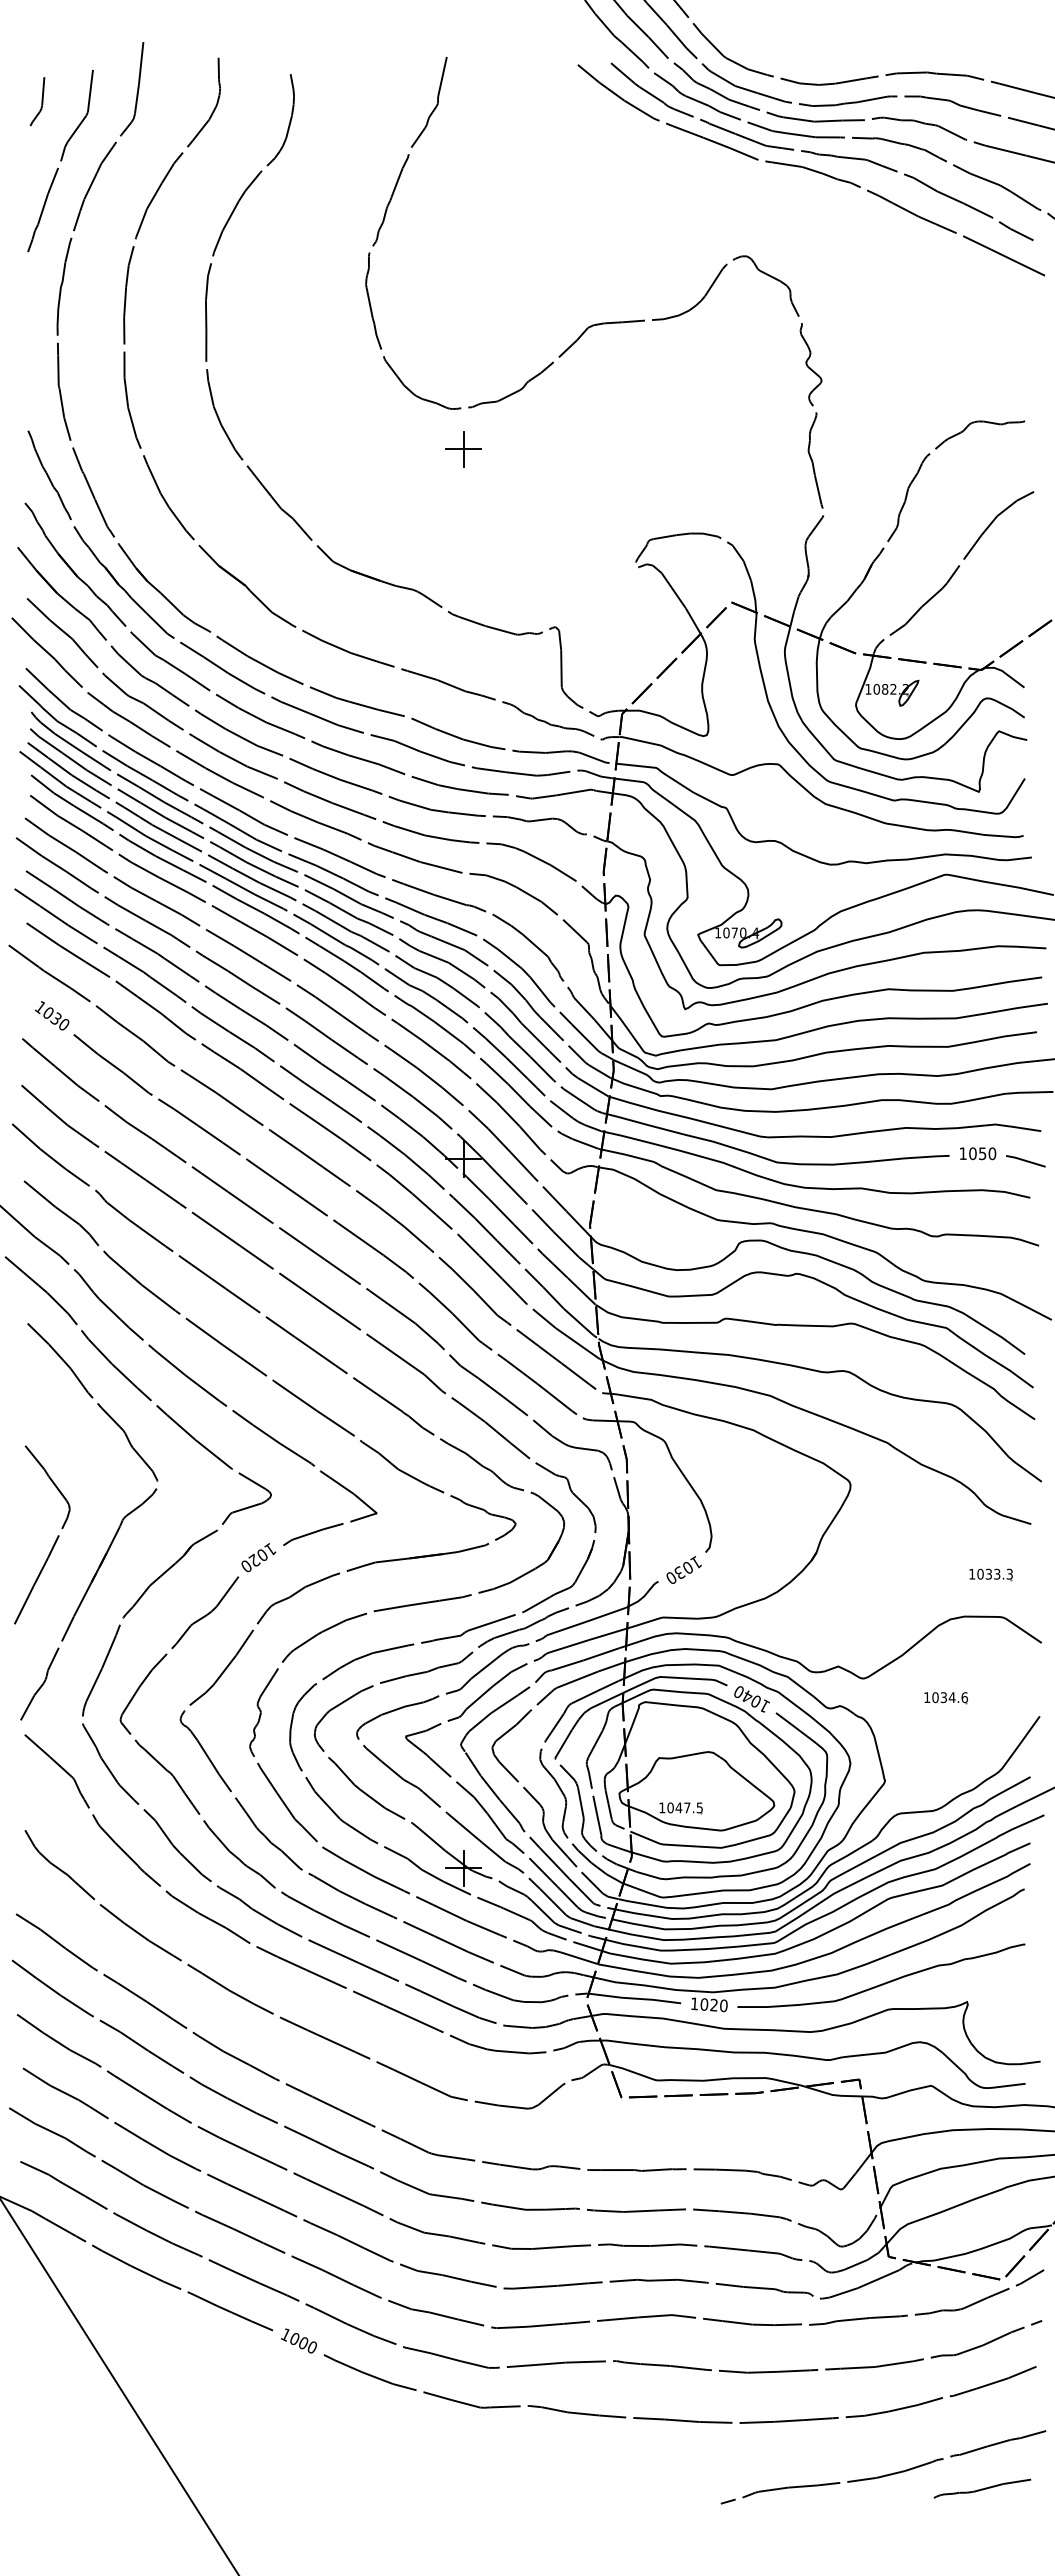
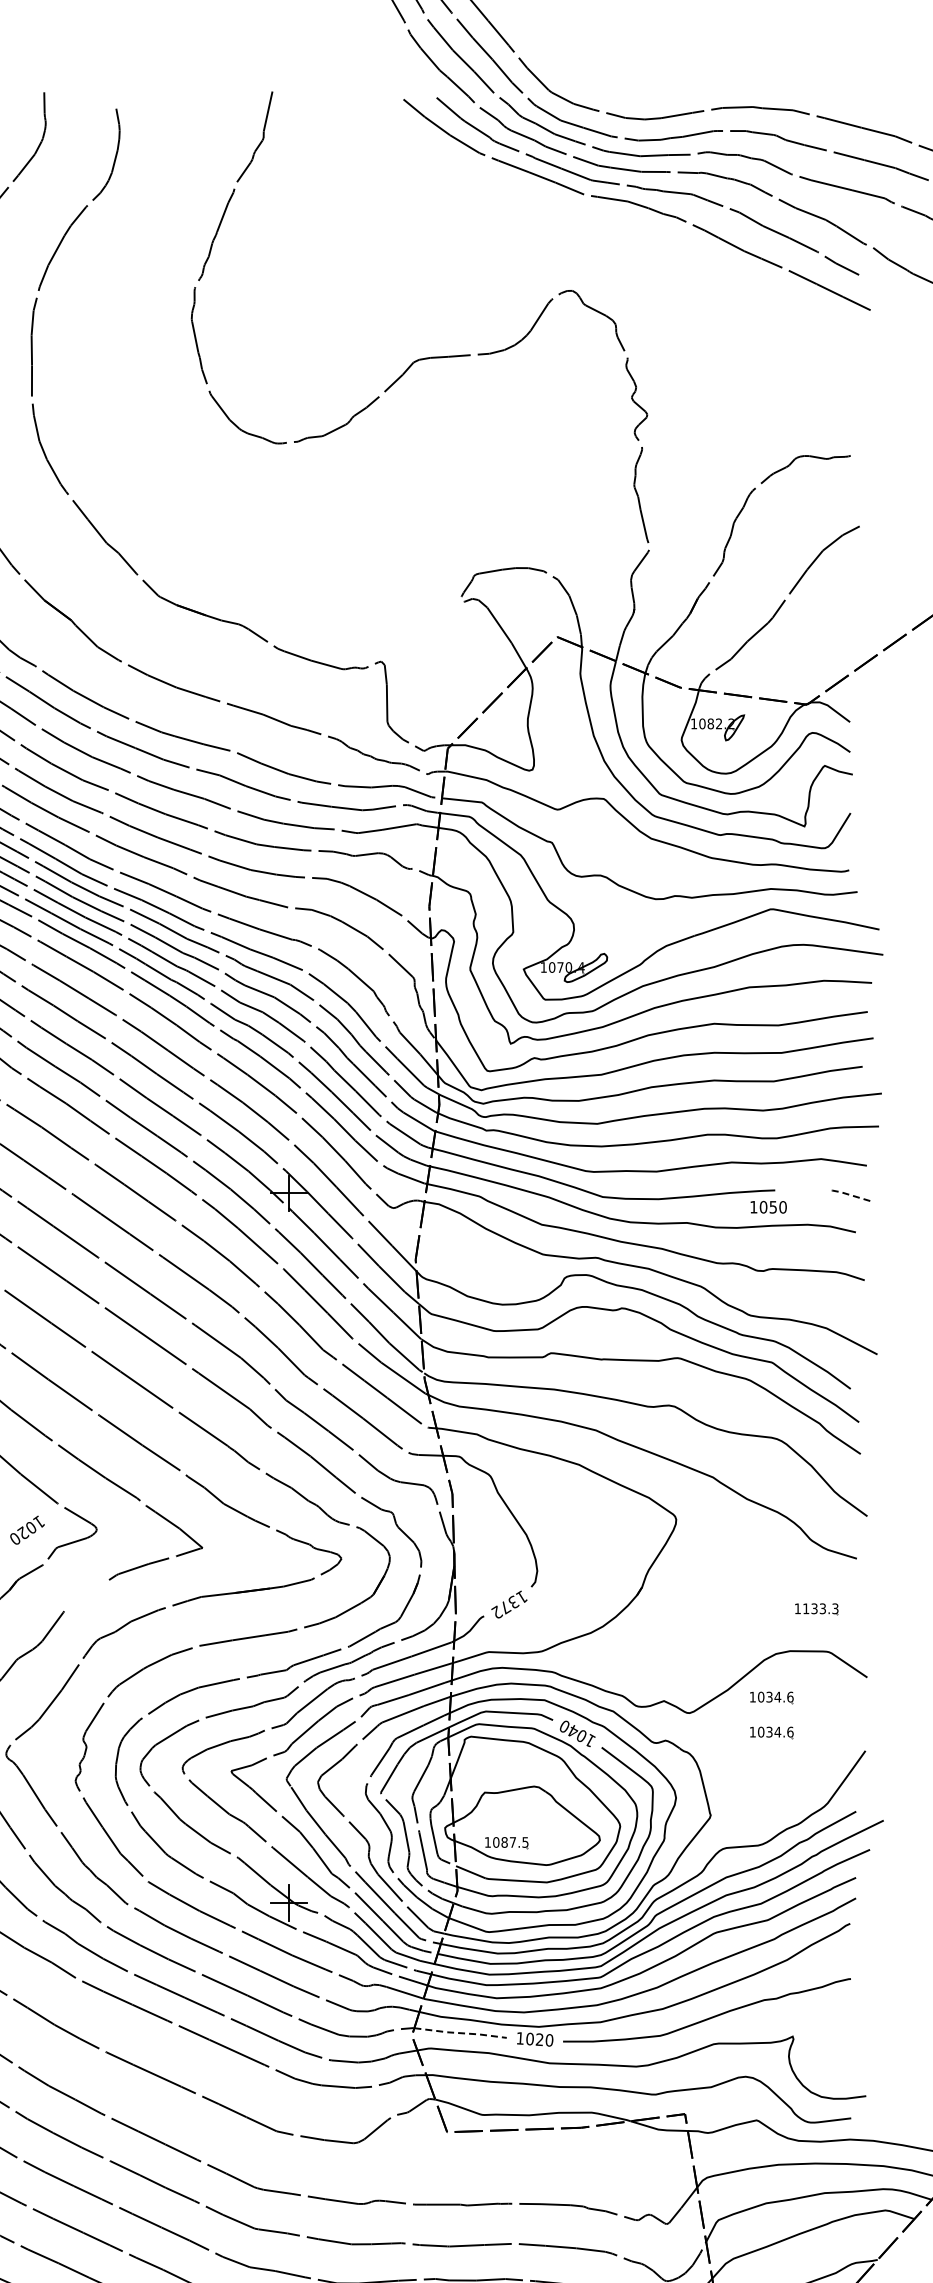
part: (463, 449) -> (289, 484), removed
text: (978, 1153) -> (769, 1207), moved
line: (1024, 1160) -> (850, 1195), solid -> dashed
text: (258, 1557) -> (27, 1530), moved
text: (679, 1572) -> (505, 1607), 1030 -> 1372
text: (980, 1573) -> (806, 1608), 1033.3 -> 1133.3
part: (946, 1663) -> (772, 1698), added
text: (678, 1807) -> (504, 1842), 1047.5 -> 1087.5
line: (634, 1998) -> (460, 2033), solid -> dashed

